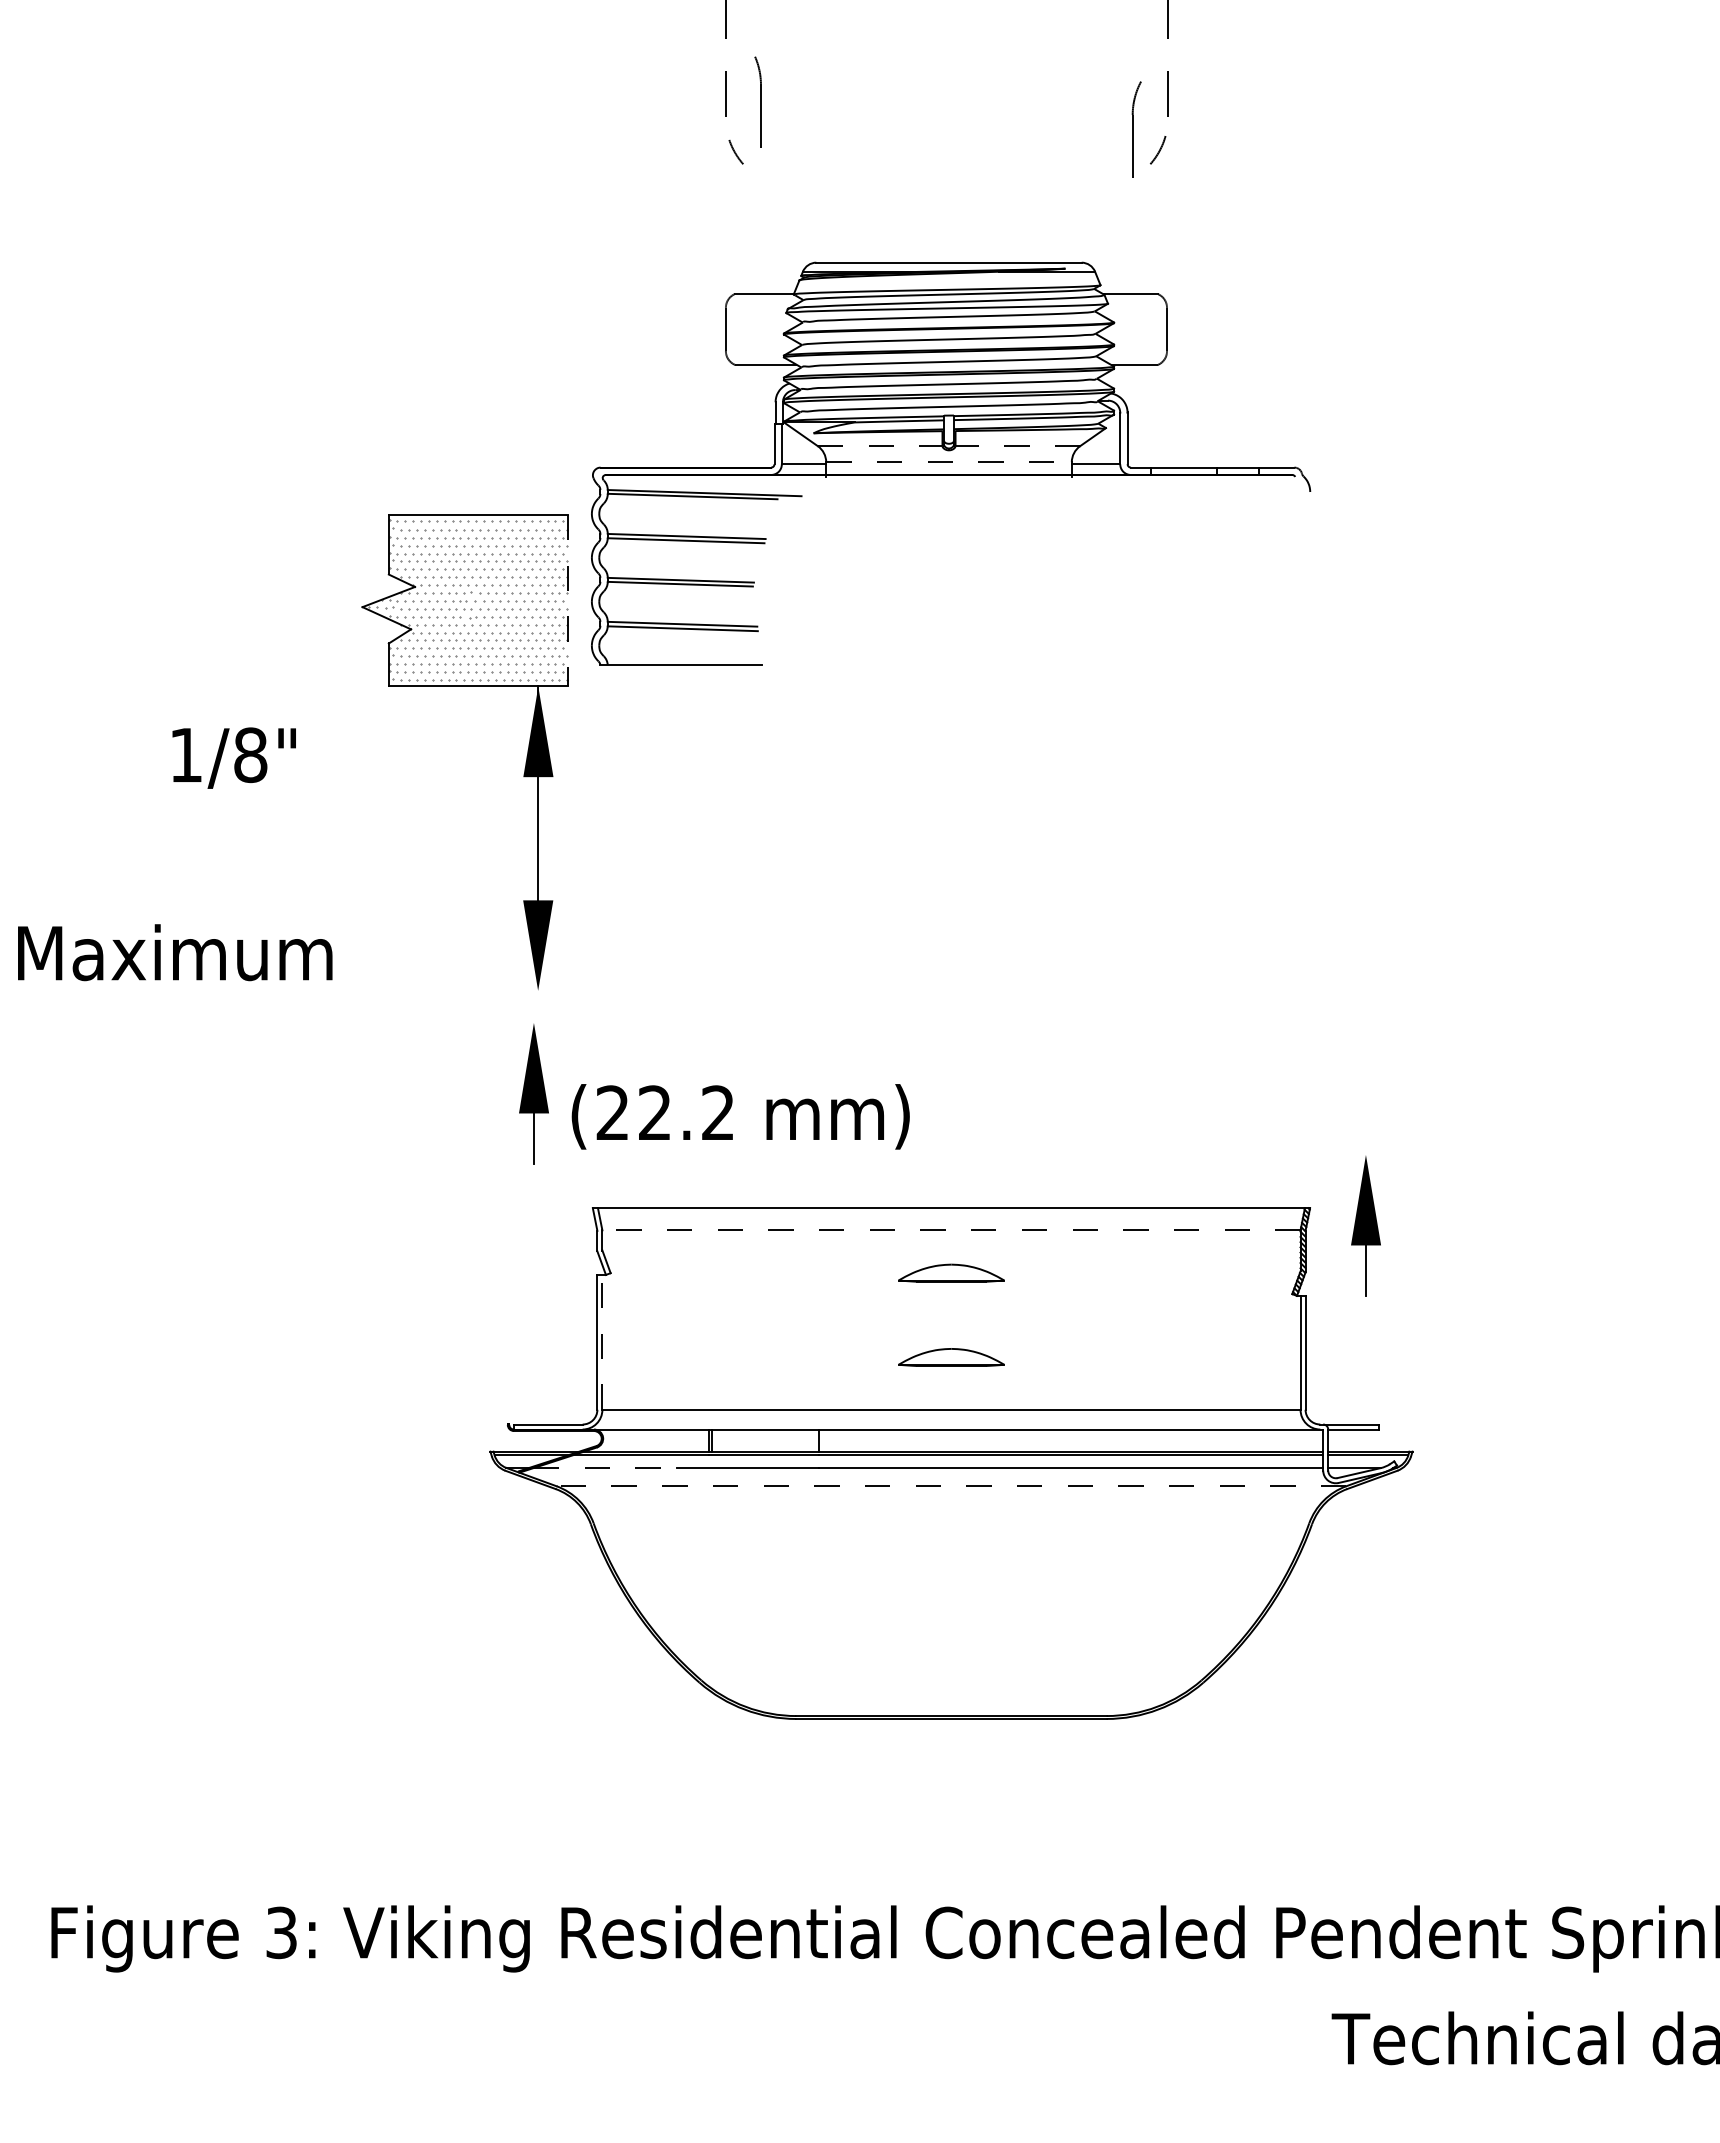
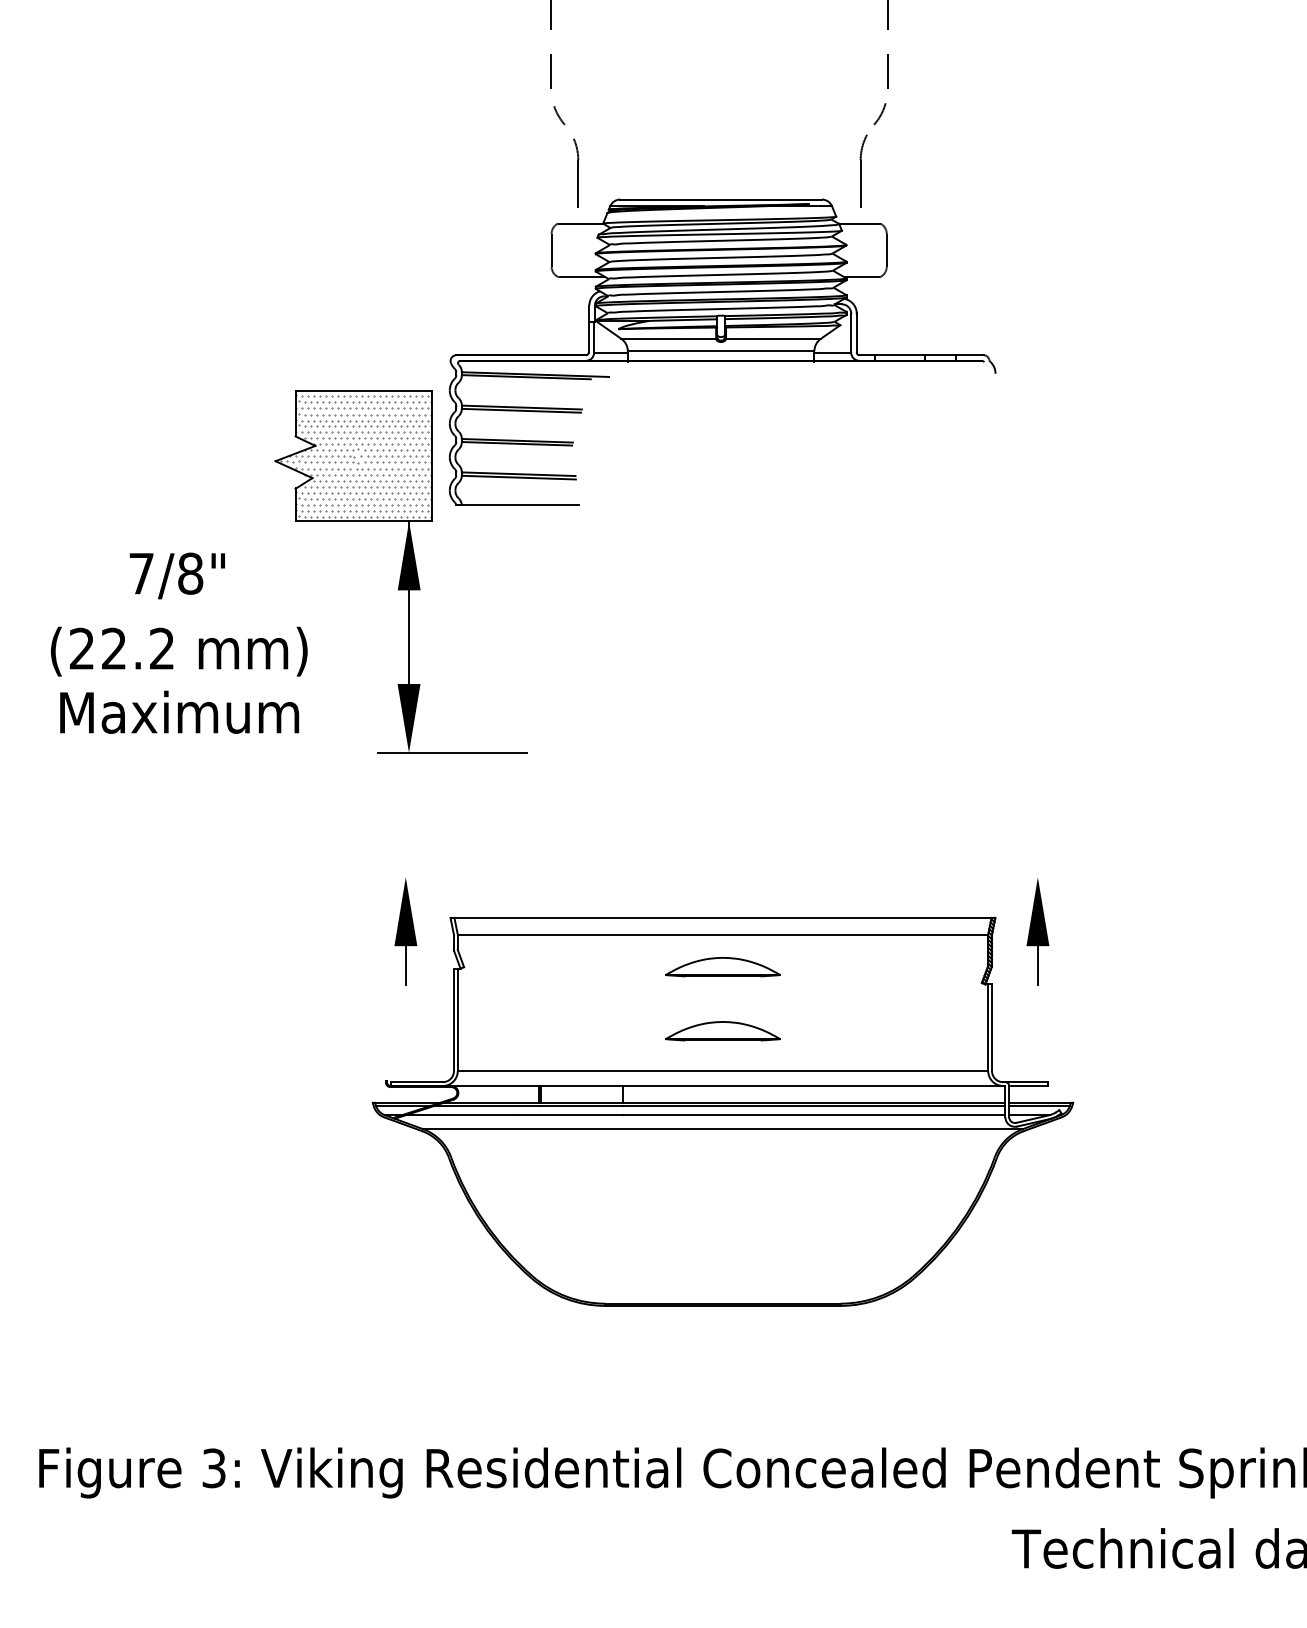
part: (757, 101) -> (575, 172), moved
part: (1136, 129) -> (863, 171), moved
line: (880, 446) -> (669, 339), dashed -> solid
line: (1017, 446) -> (773, 339), dashed -> solid
line: (949, 462) -> (721, 351), dashed -> solid
line: (568, 600) -> (432, 456), dashed -> solid
text: (185, 754) -> (141, 573), 1/8" -> 7/8"
text: (175, 952) -> (179, 712), moved
line: (595, 990) -> (452, 752), added
part: (533, 1093) -> (405, 930), moved
text: (740, 1116) -> (179, 651), moved
line: (950, 1230) -> (722, 934), dashed -> solid
part: (951, 1273) -> (723, 967), size x1.43
line: (602, 1341) -> (457, 1019), dashed -> solid
part: (951, 1357) -> (723, 1031), size x1.43
line: (605, 1467) -> (460, 1114), dashed -> solid
line: (951, 1486) -> (723, 1129), dashed -> solid

